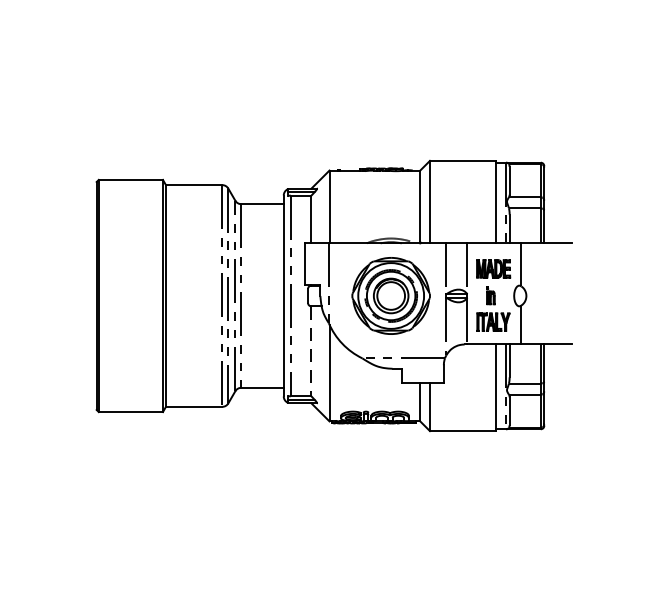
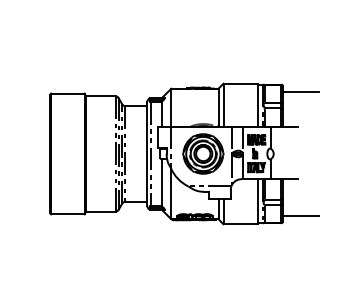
line: (579, 175) -> (301, 91), added
line: (310, 352) -> (161, 183), dashed -> solid
line: (579, 416) -> (301, 216), added

